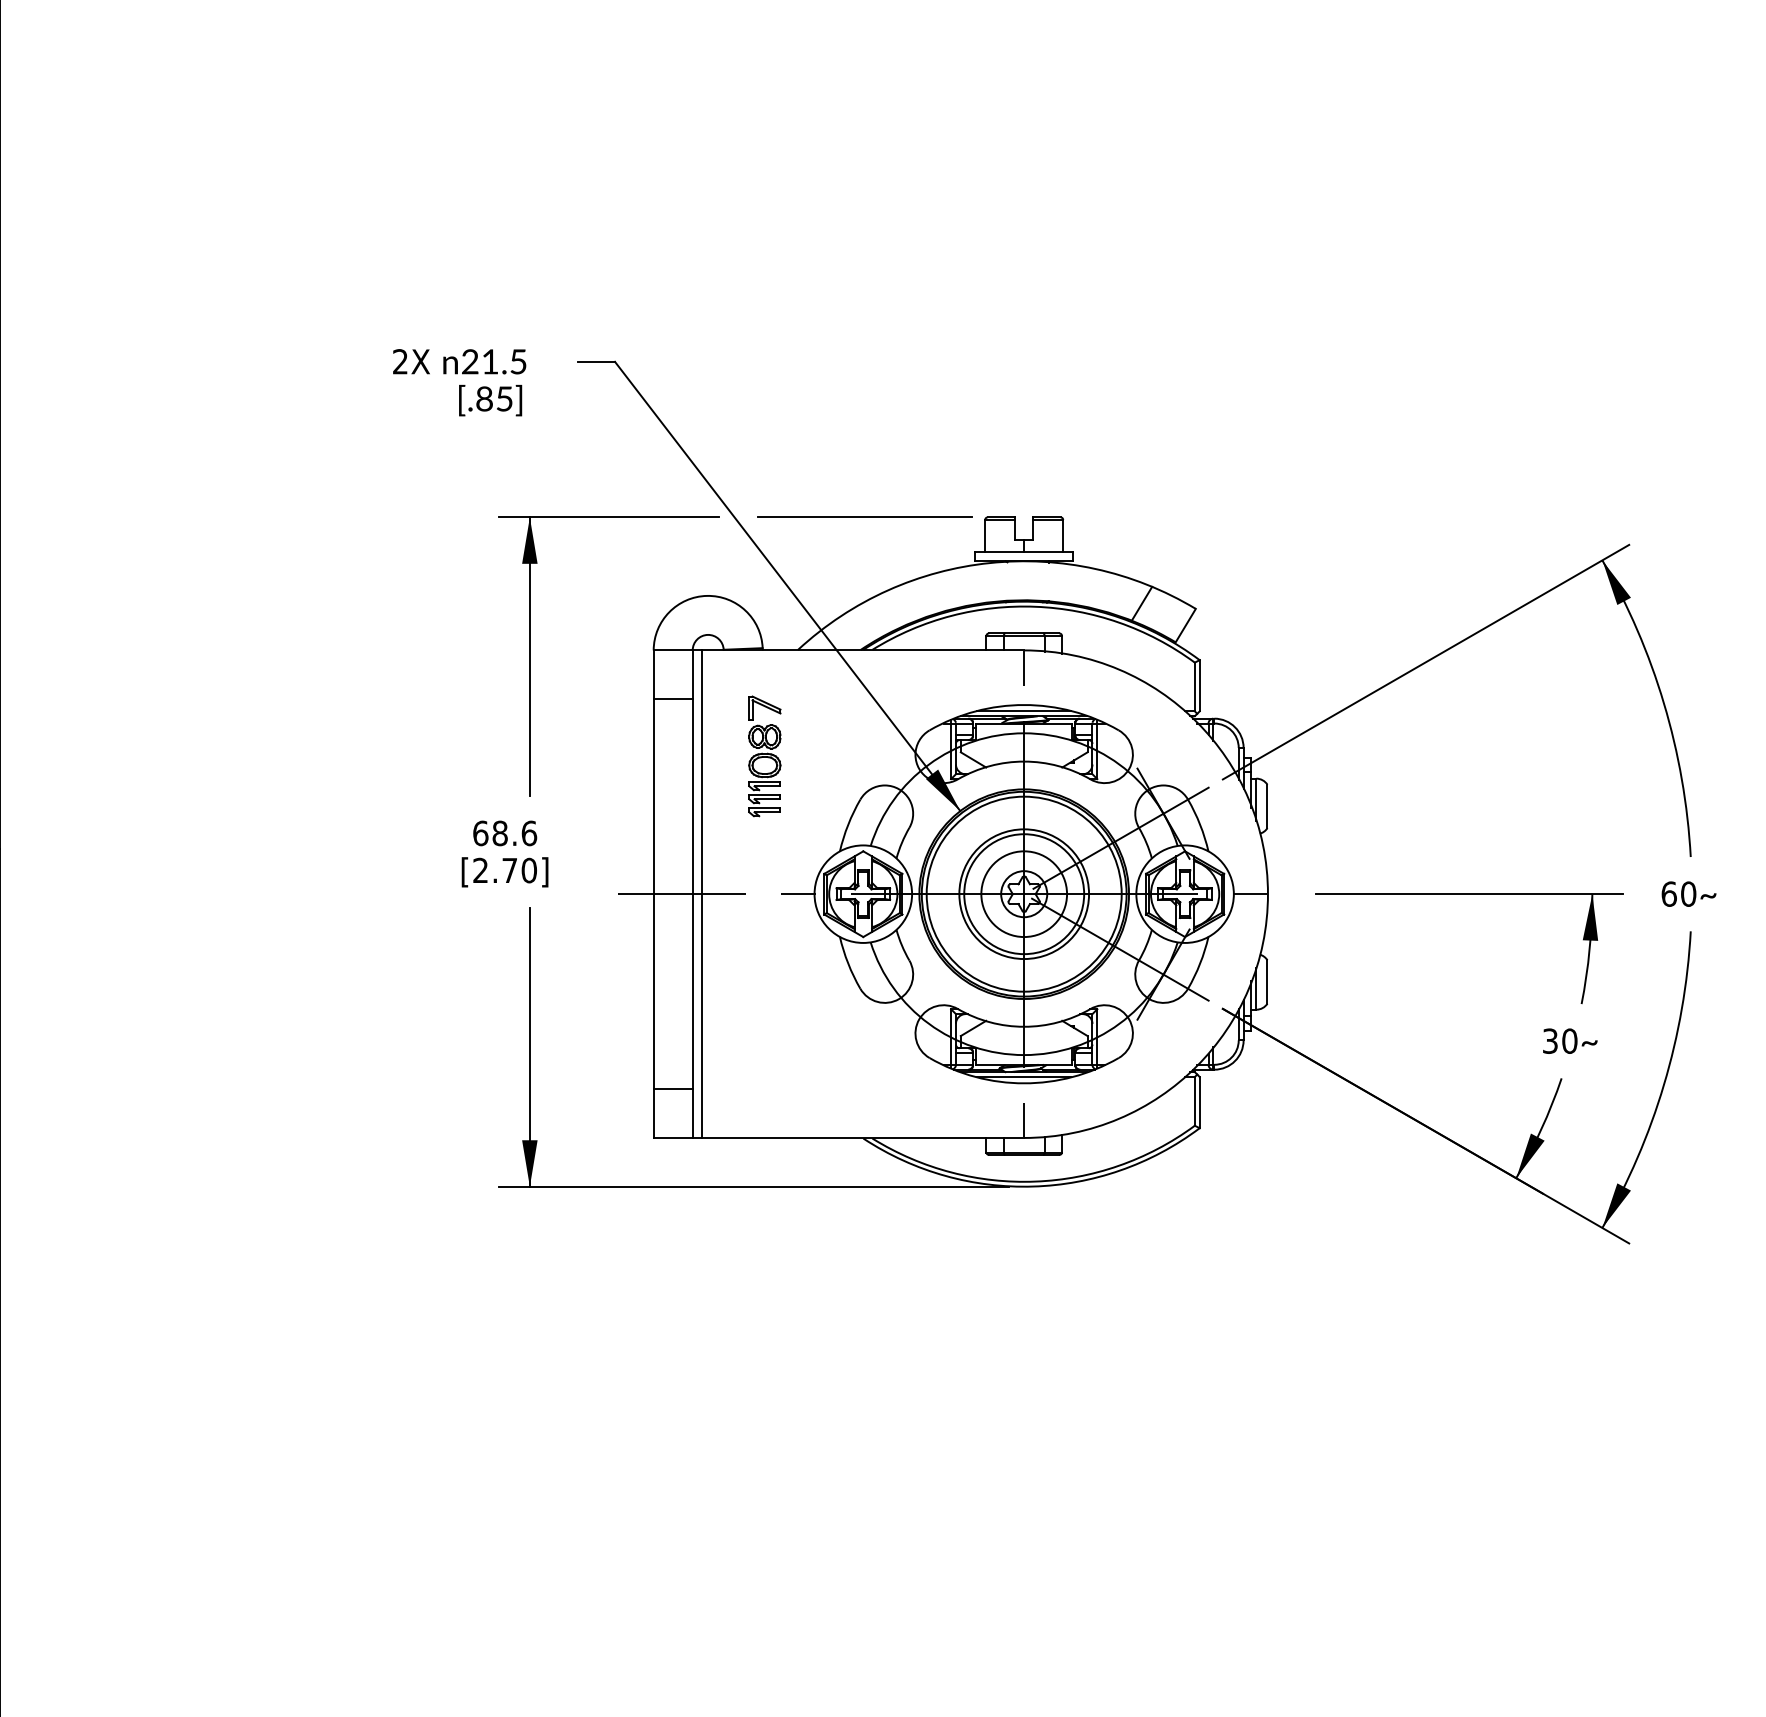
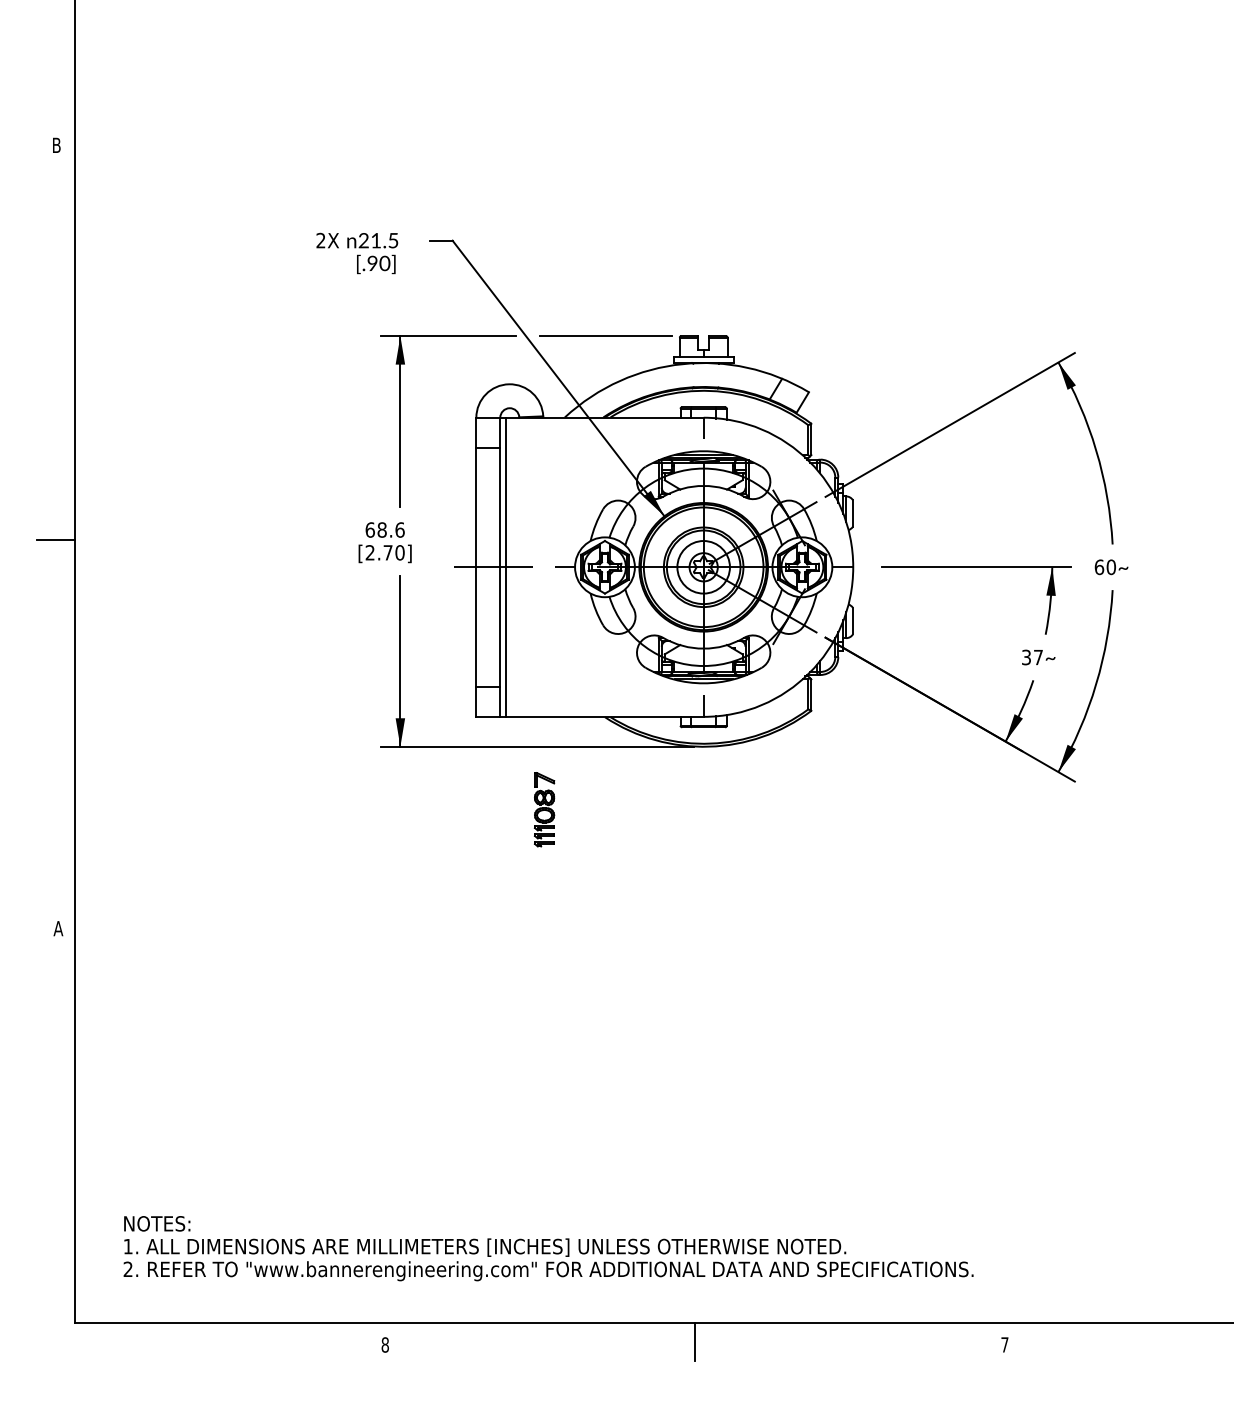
text: (494, 399) -> (378, 263), [.85] -> [.90]
part: (764, 755) -> (544, 809), moved
text: (1569, 1041) -> (1038, 657), 30 -> 37

